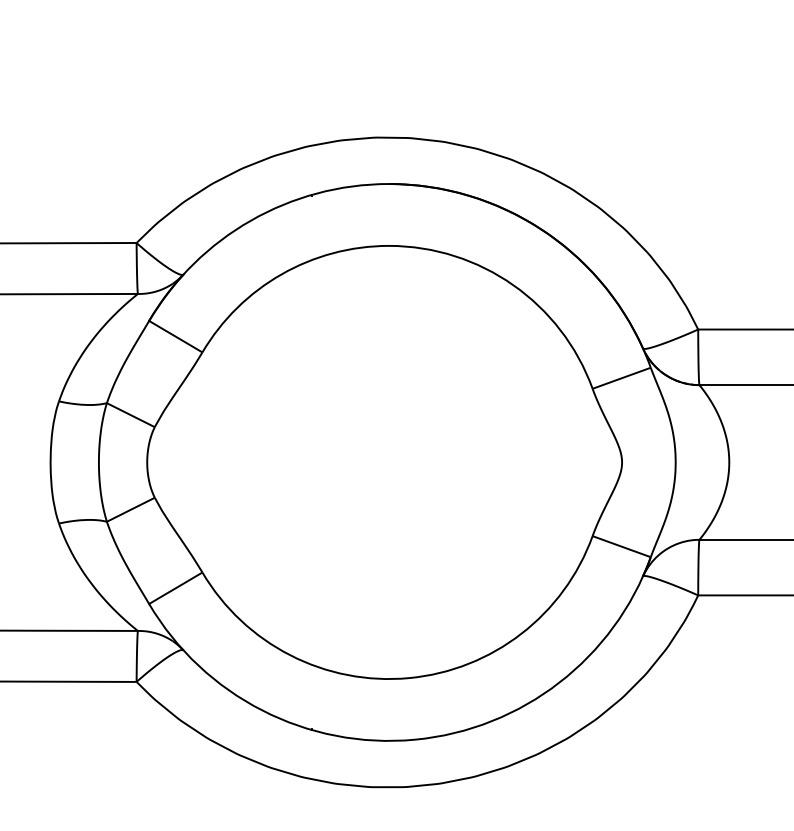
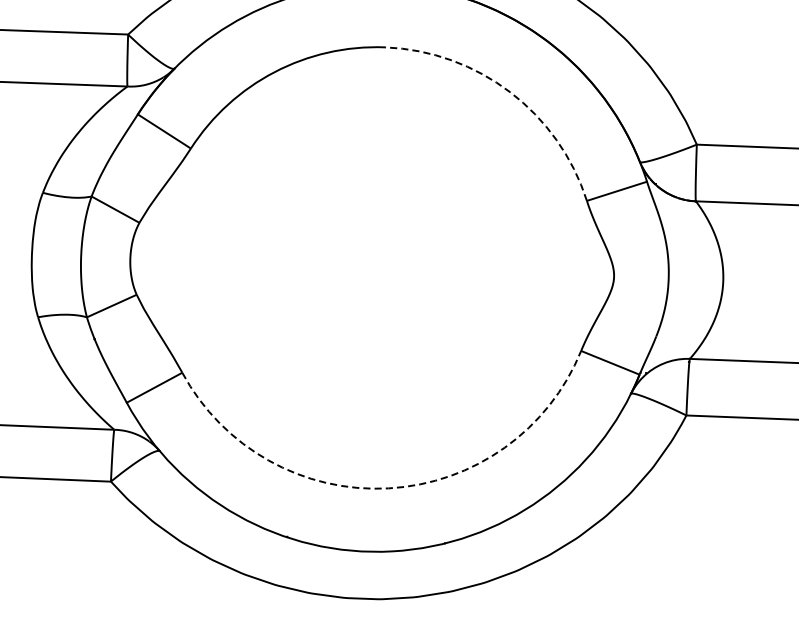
arc: (513, 285) -> (510, 92), solid -> dashed
arc: (409, 678) -> (389, 488), solid -> dashed

